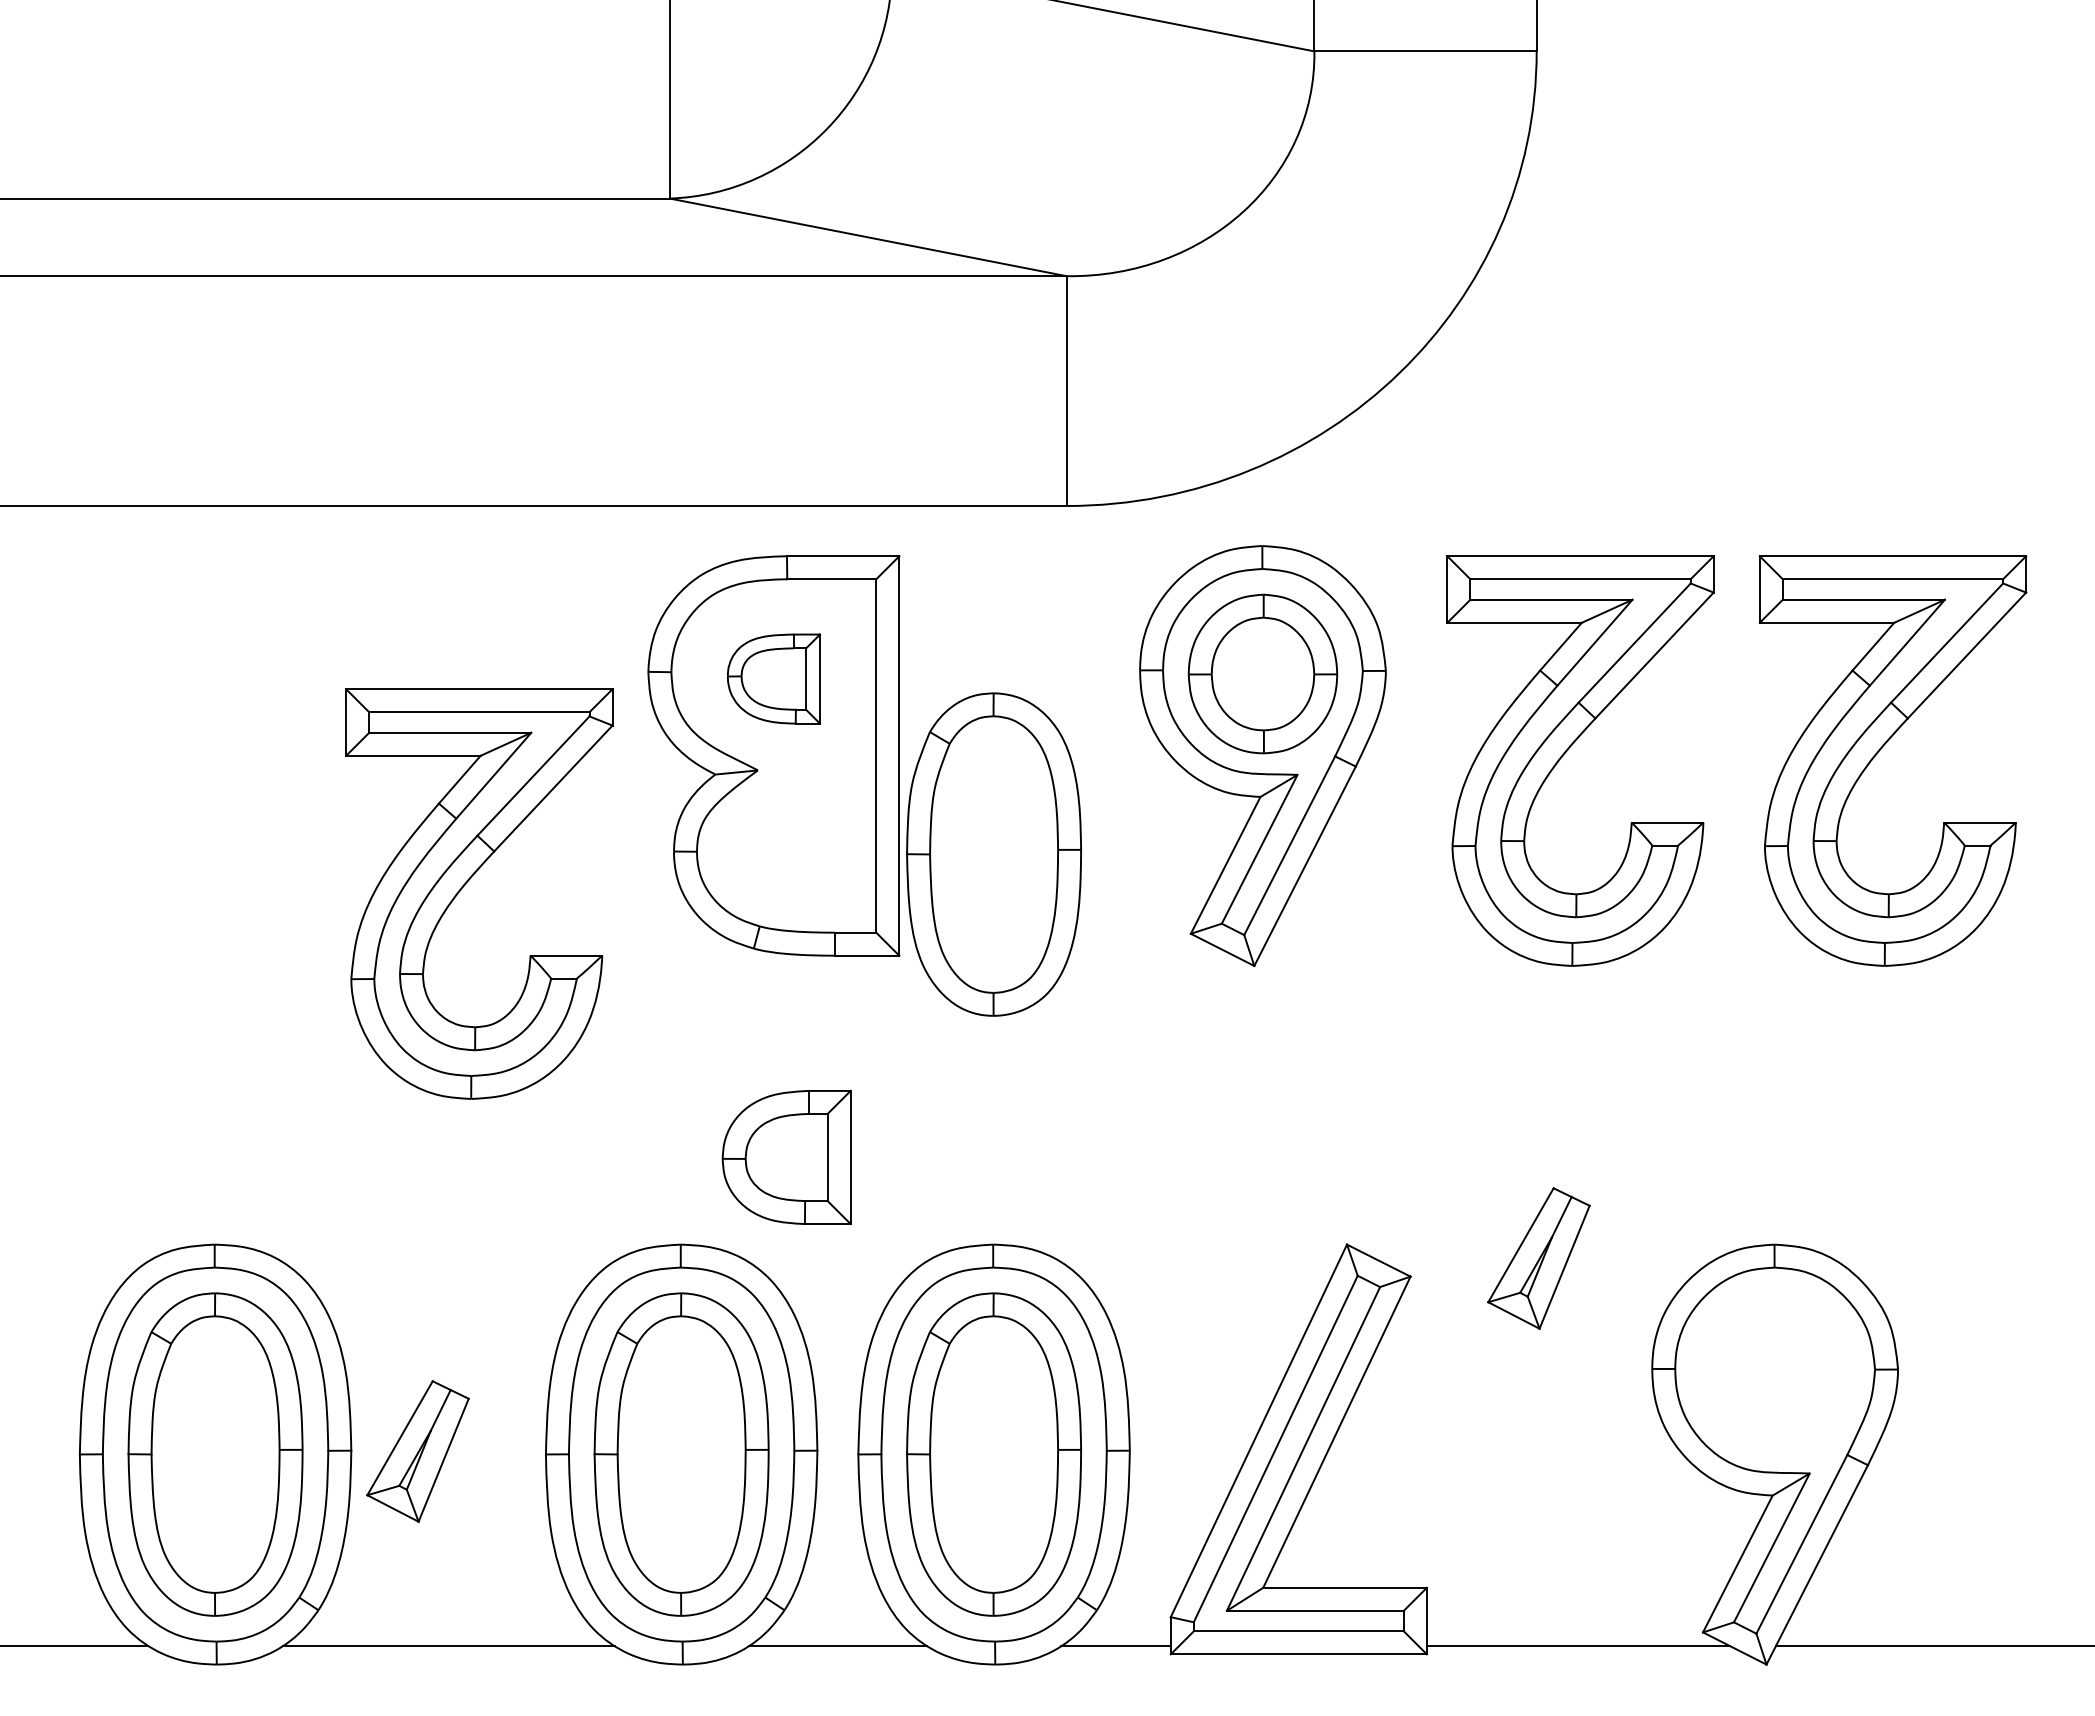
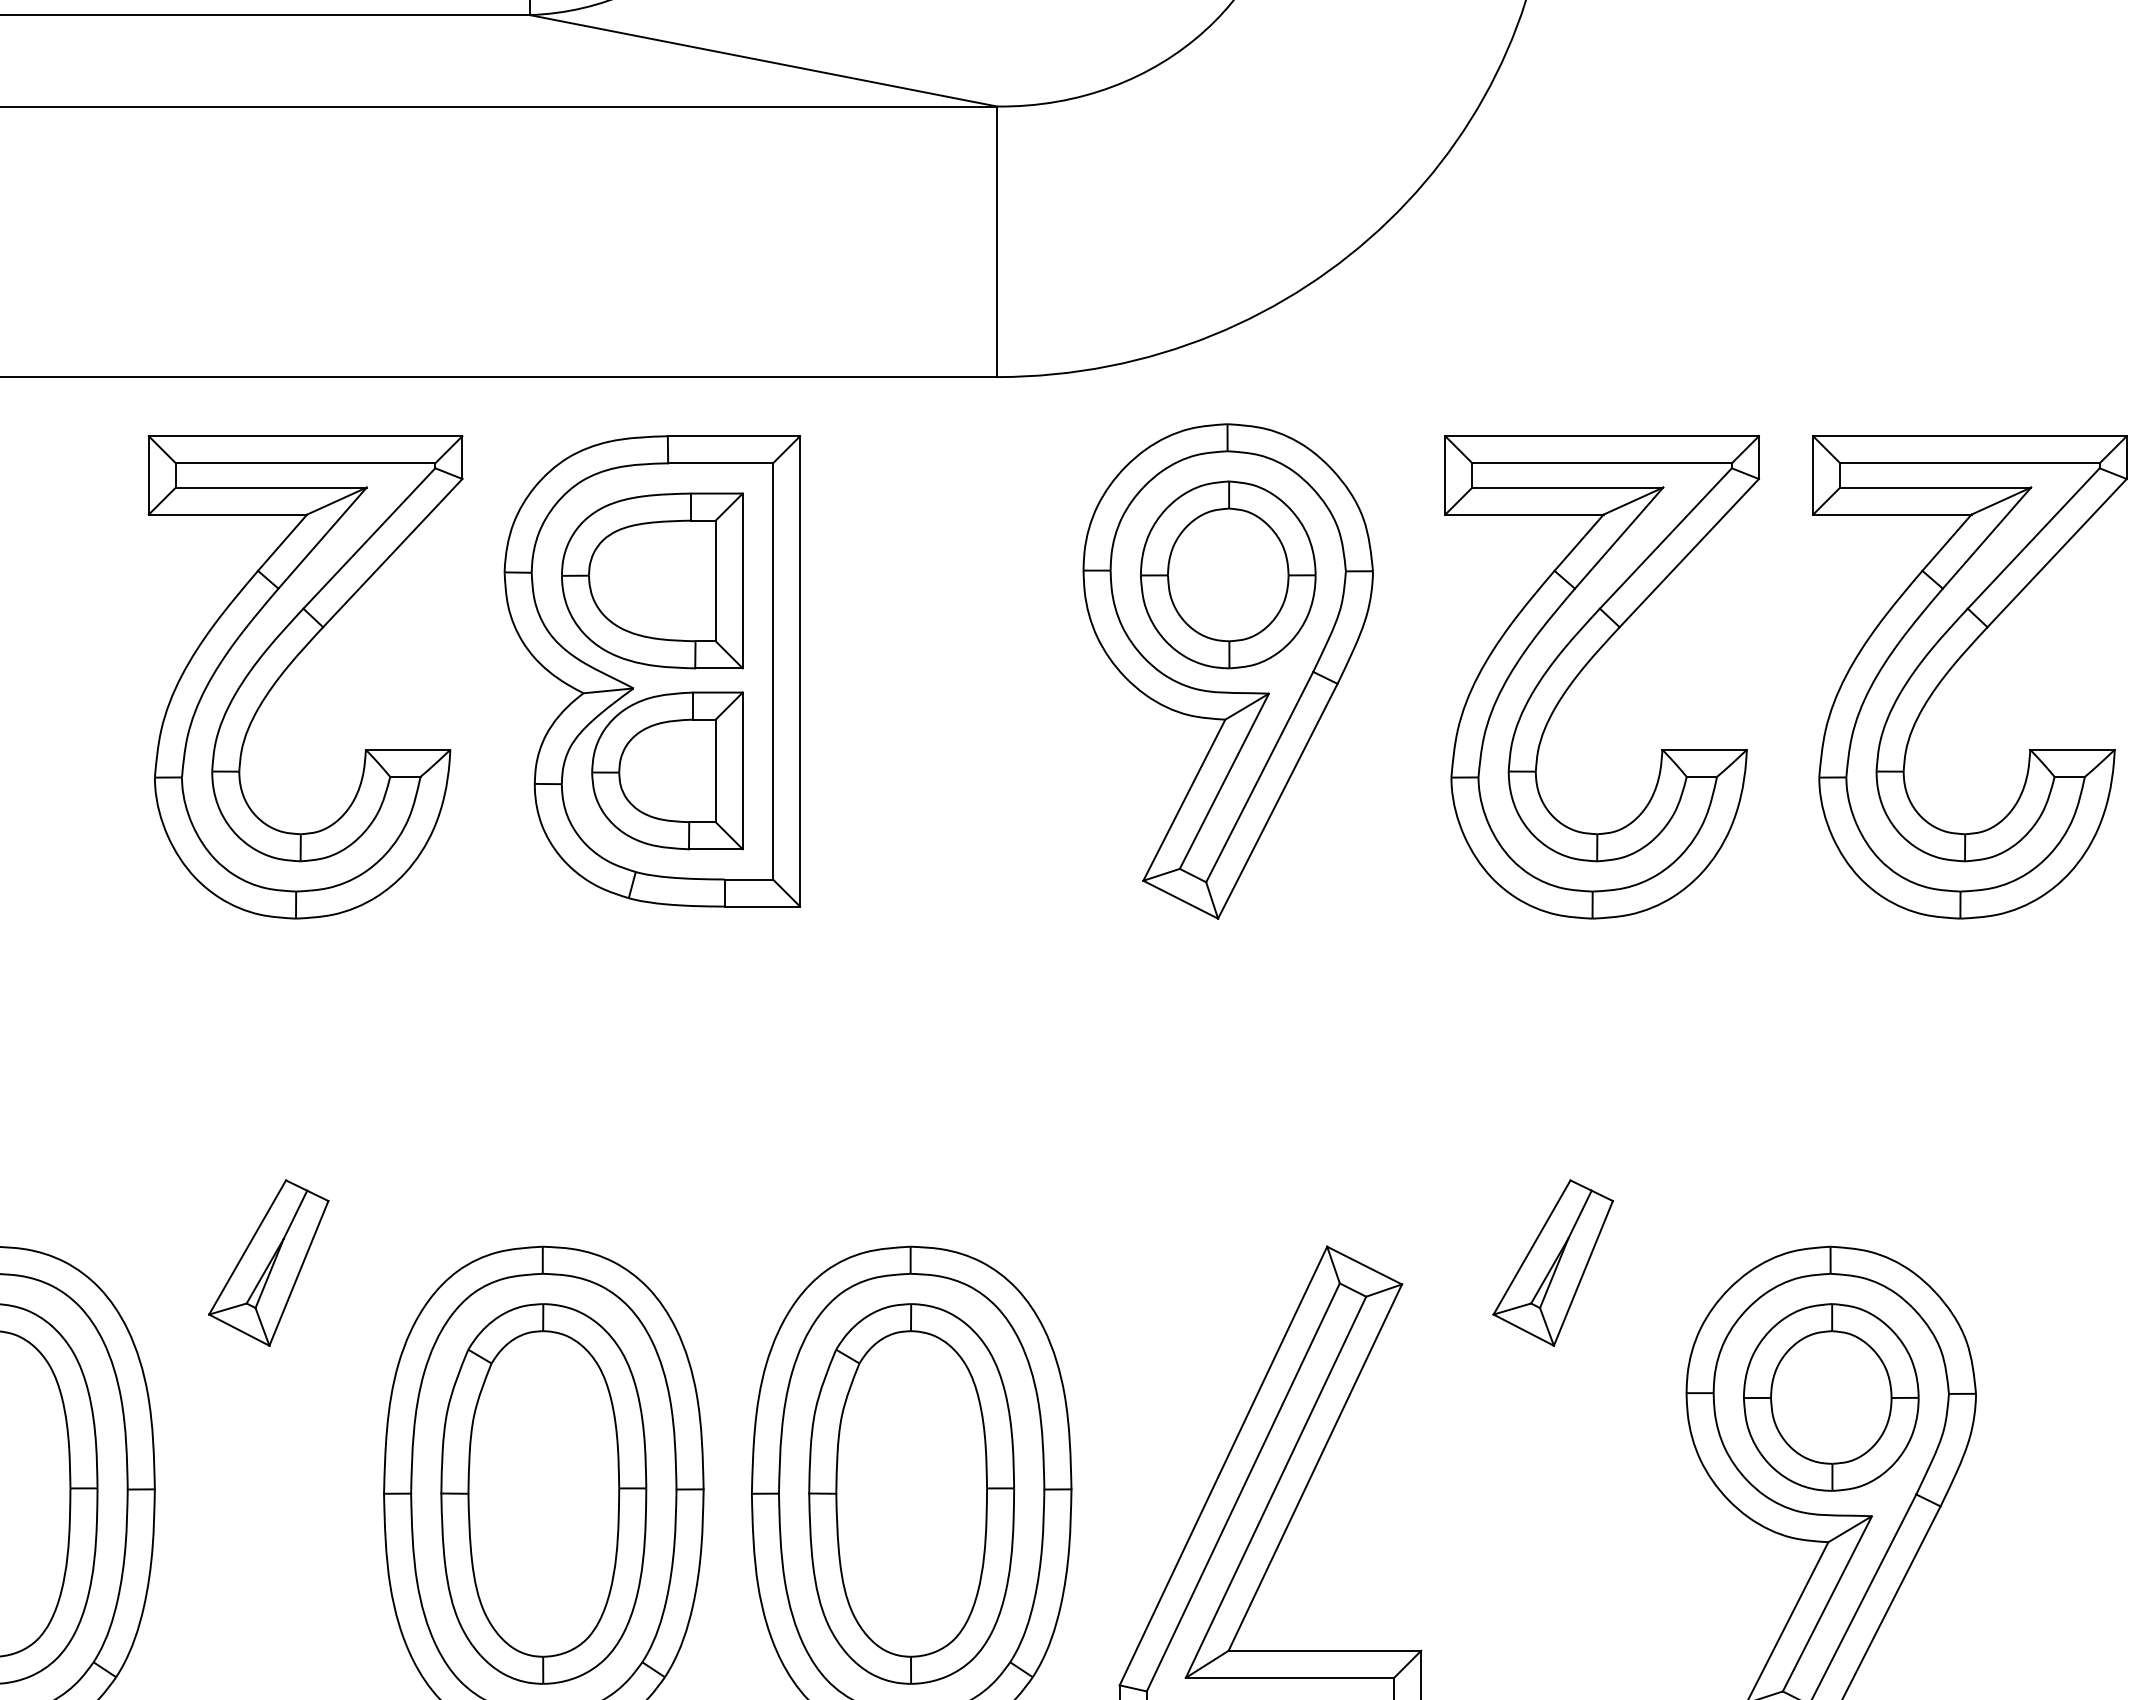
part: (773, 678) -> (651, 580), size x1.67
part: (993, 854) -> (910, 787), removed
part: (466, 884) -> (290, 666), moved
part: (786, 1157) -> (667, 770), moved
part: (1775, 1372) -> (1831, 1397), added
part: (417, 1451) -> (268, 1263), moved

